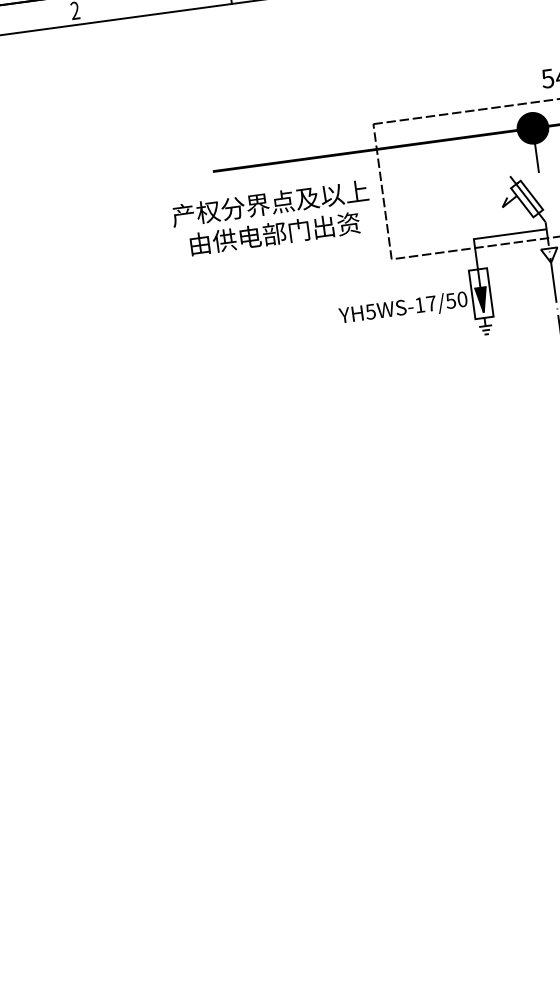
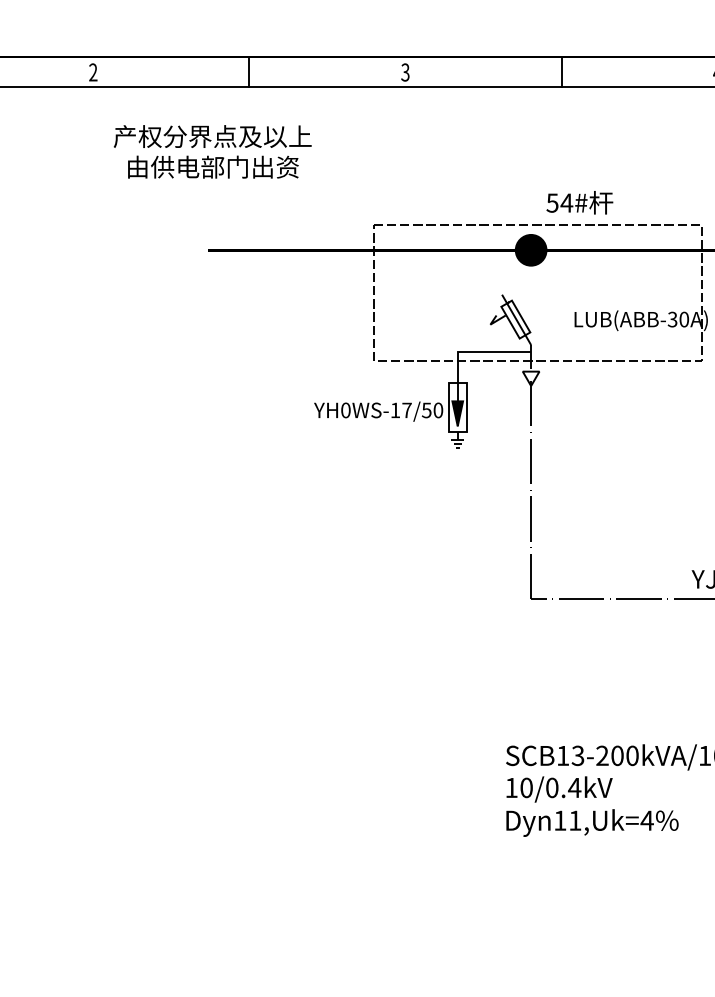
line: (537, 157) -> (531, 279), removed
text: (272, 218) -> (212, 151), moved
text: (370, 311) -> (345, 410), YH5WS-17/50 -> YH0WS-17/50

